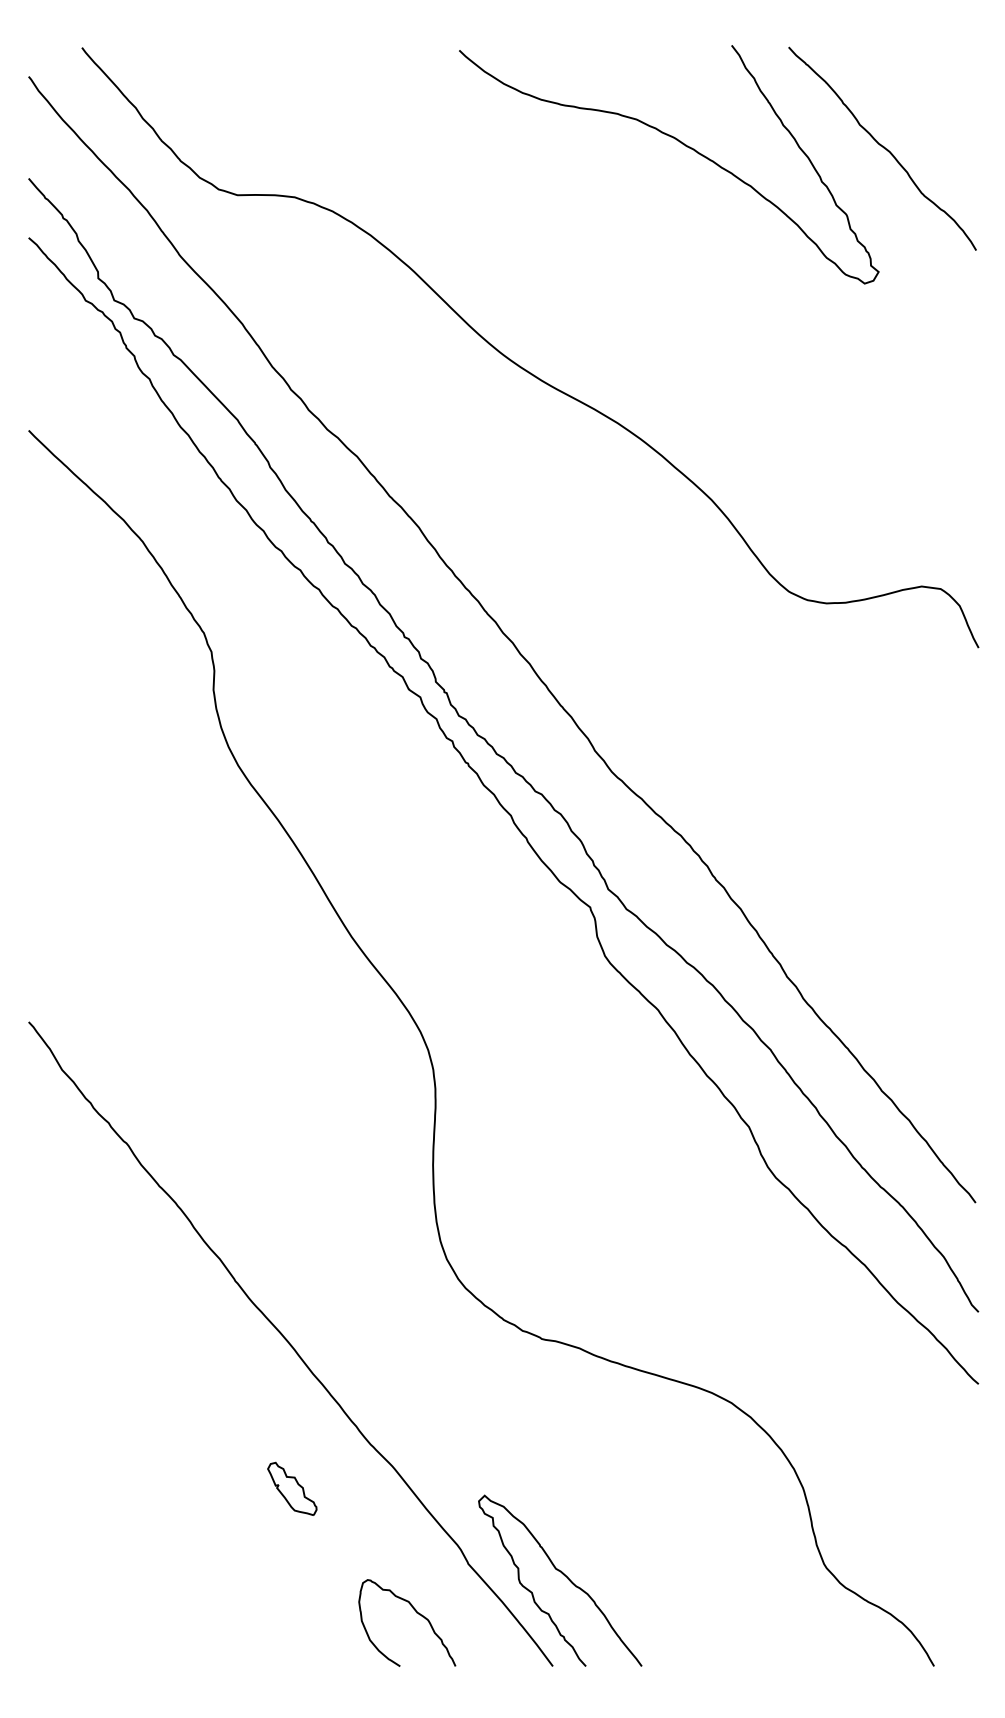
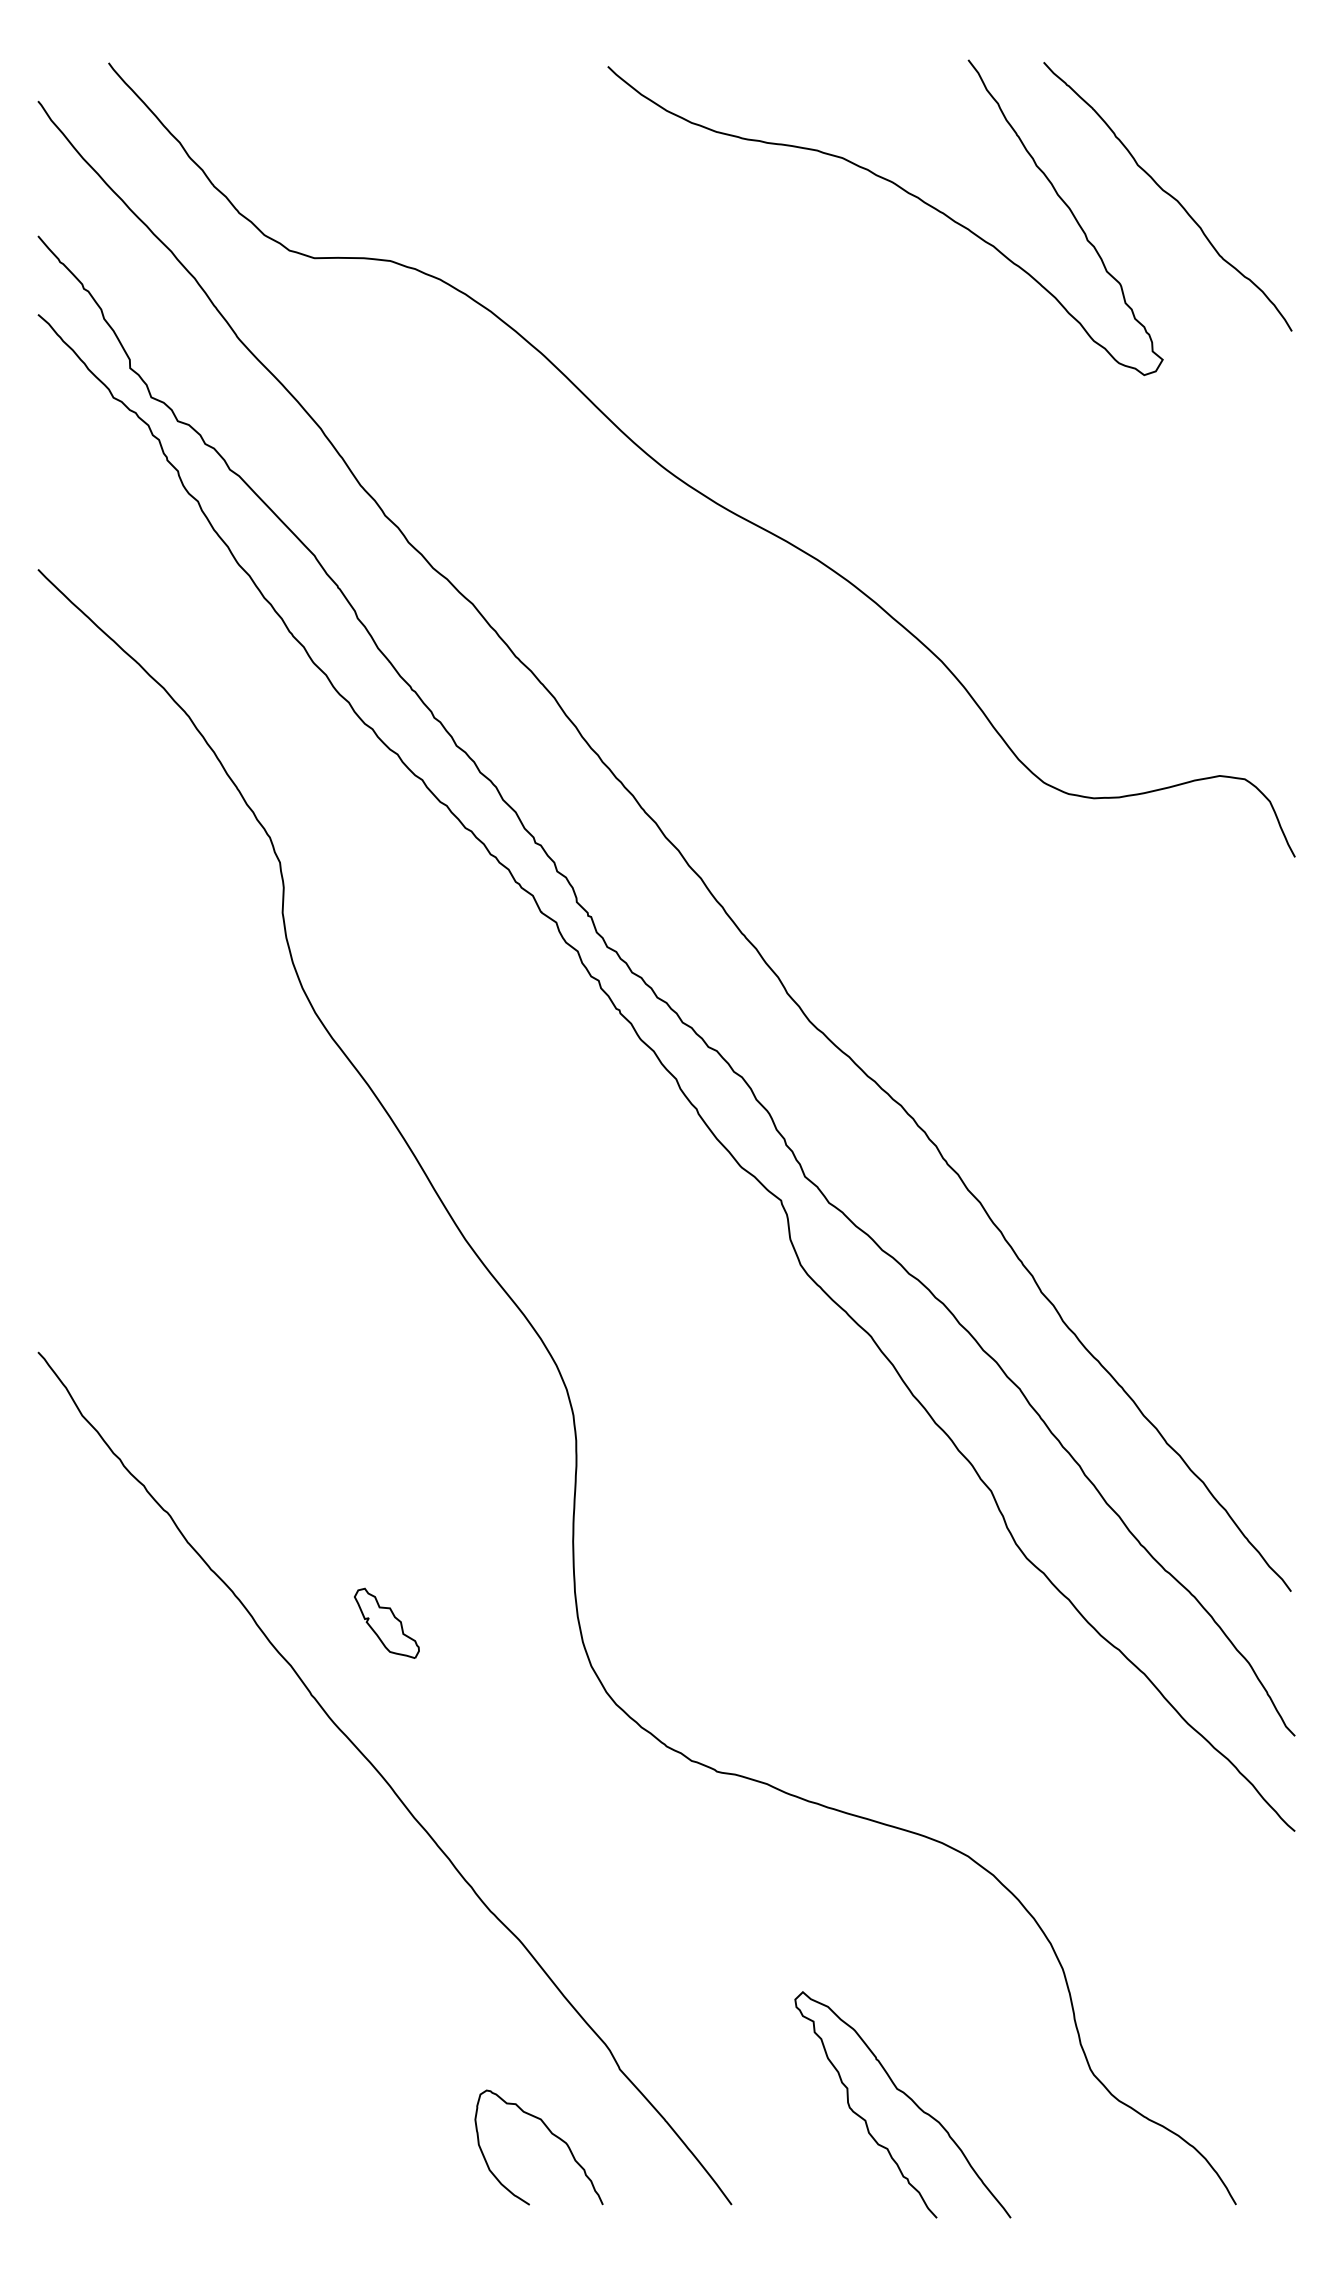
part: (292, 1488) -> (387, 1622), moved
curve: (564, 1576) -> (908, 2099), moved

